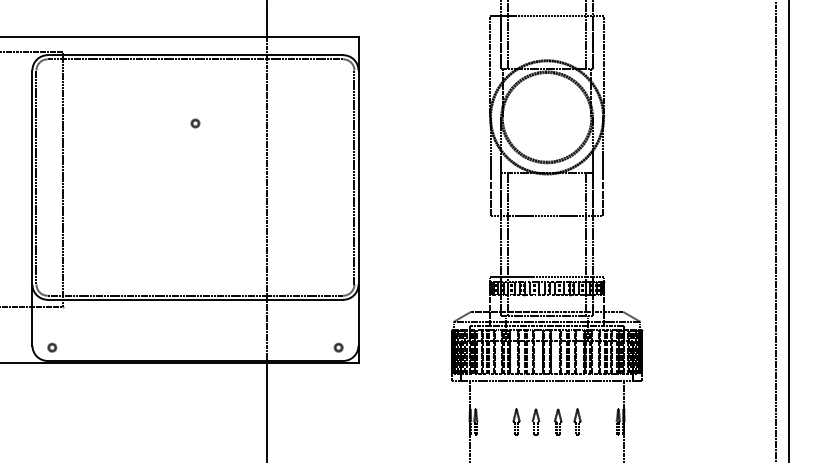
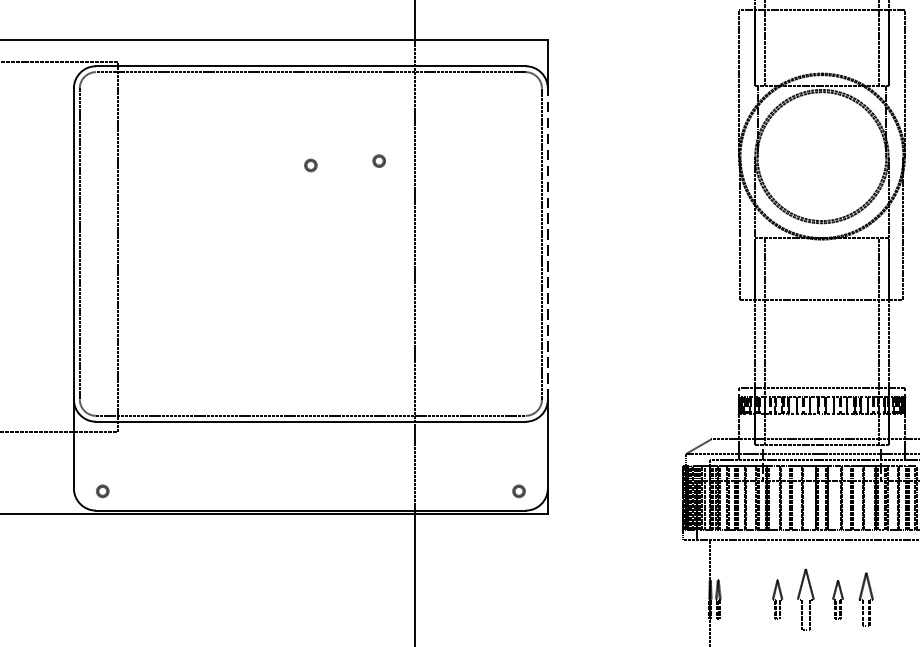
part: (242, 120) -> (379, 161), added
line: (358, 177) -> (547, 243), solid -> dashed
part: (535, 421) -> (805, 598), size x1.6
part: (577, 421) -> (866, 598), size x1.4

